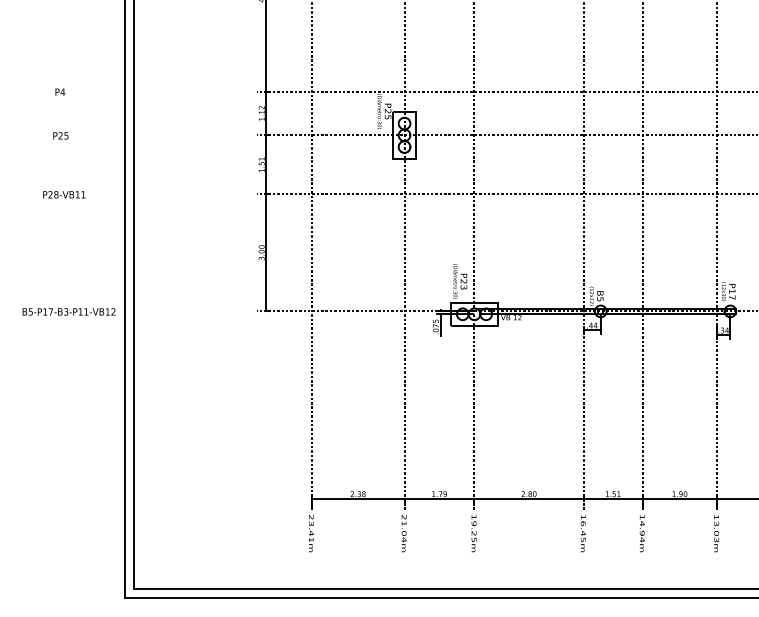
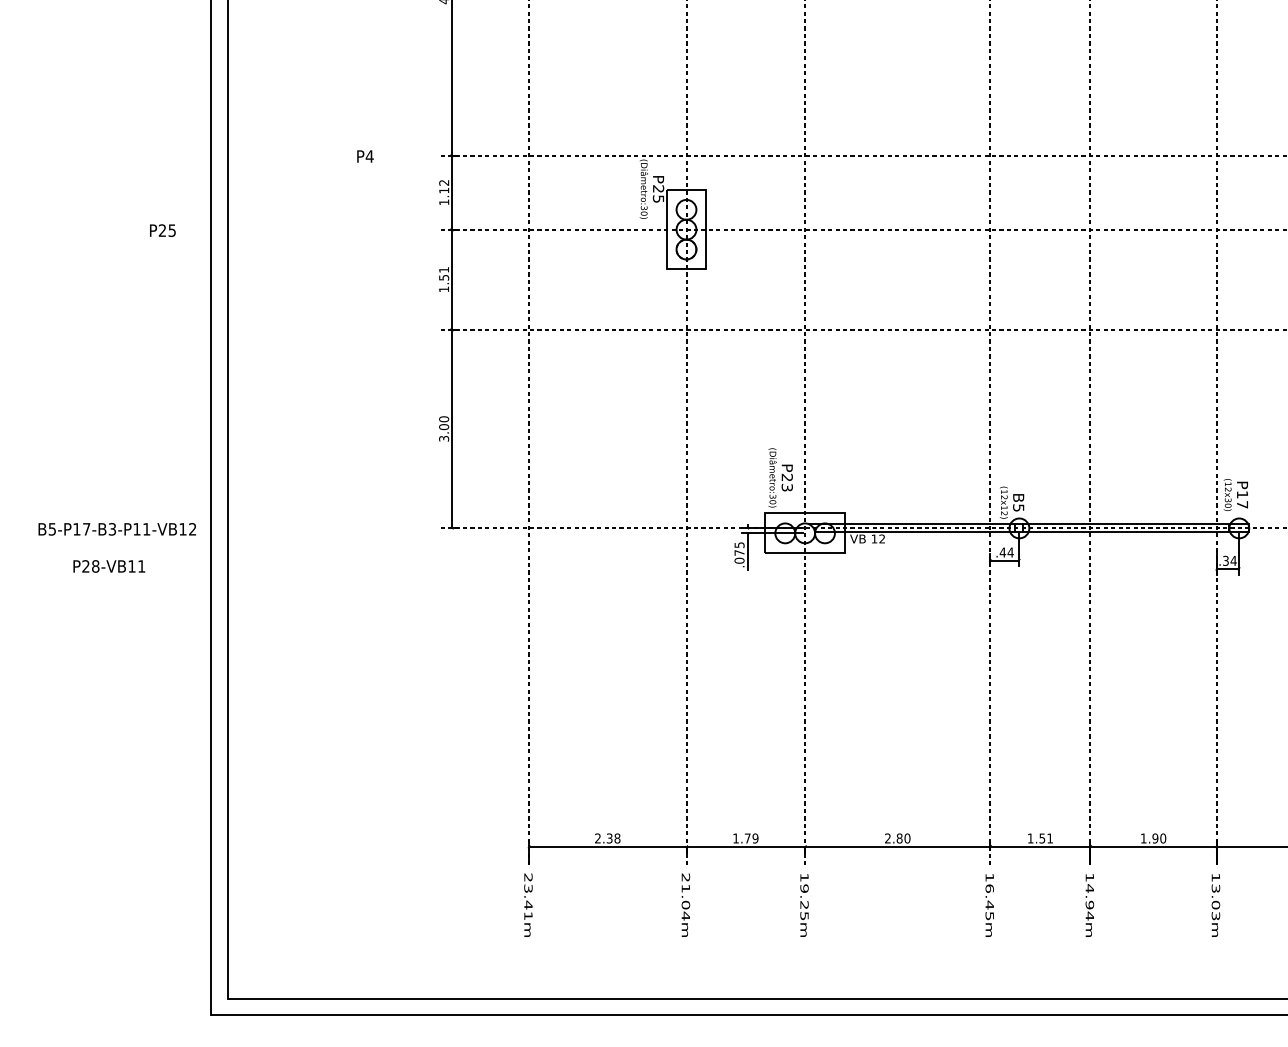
text: (60, 91) -> (365, 155), moved
text: (60, 135) -> (162, 229), moved
text: (64, 194) -> (109, 565), moved

